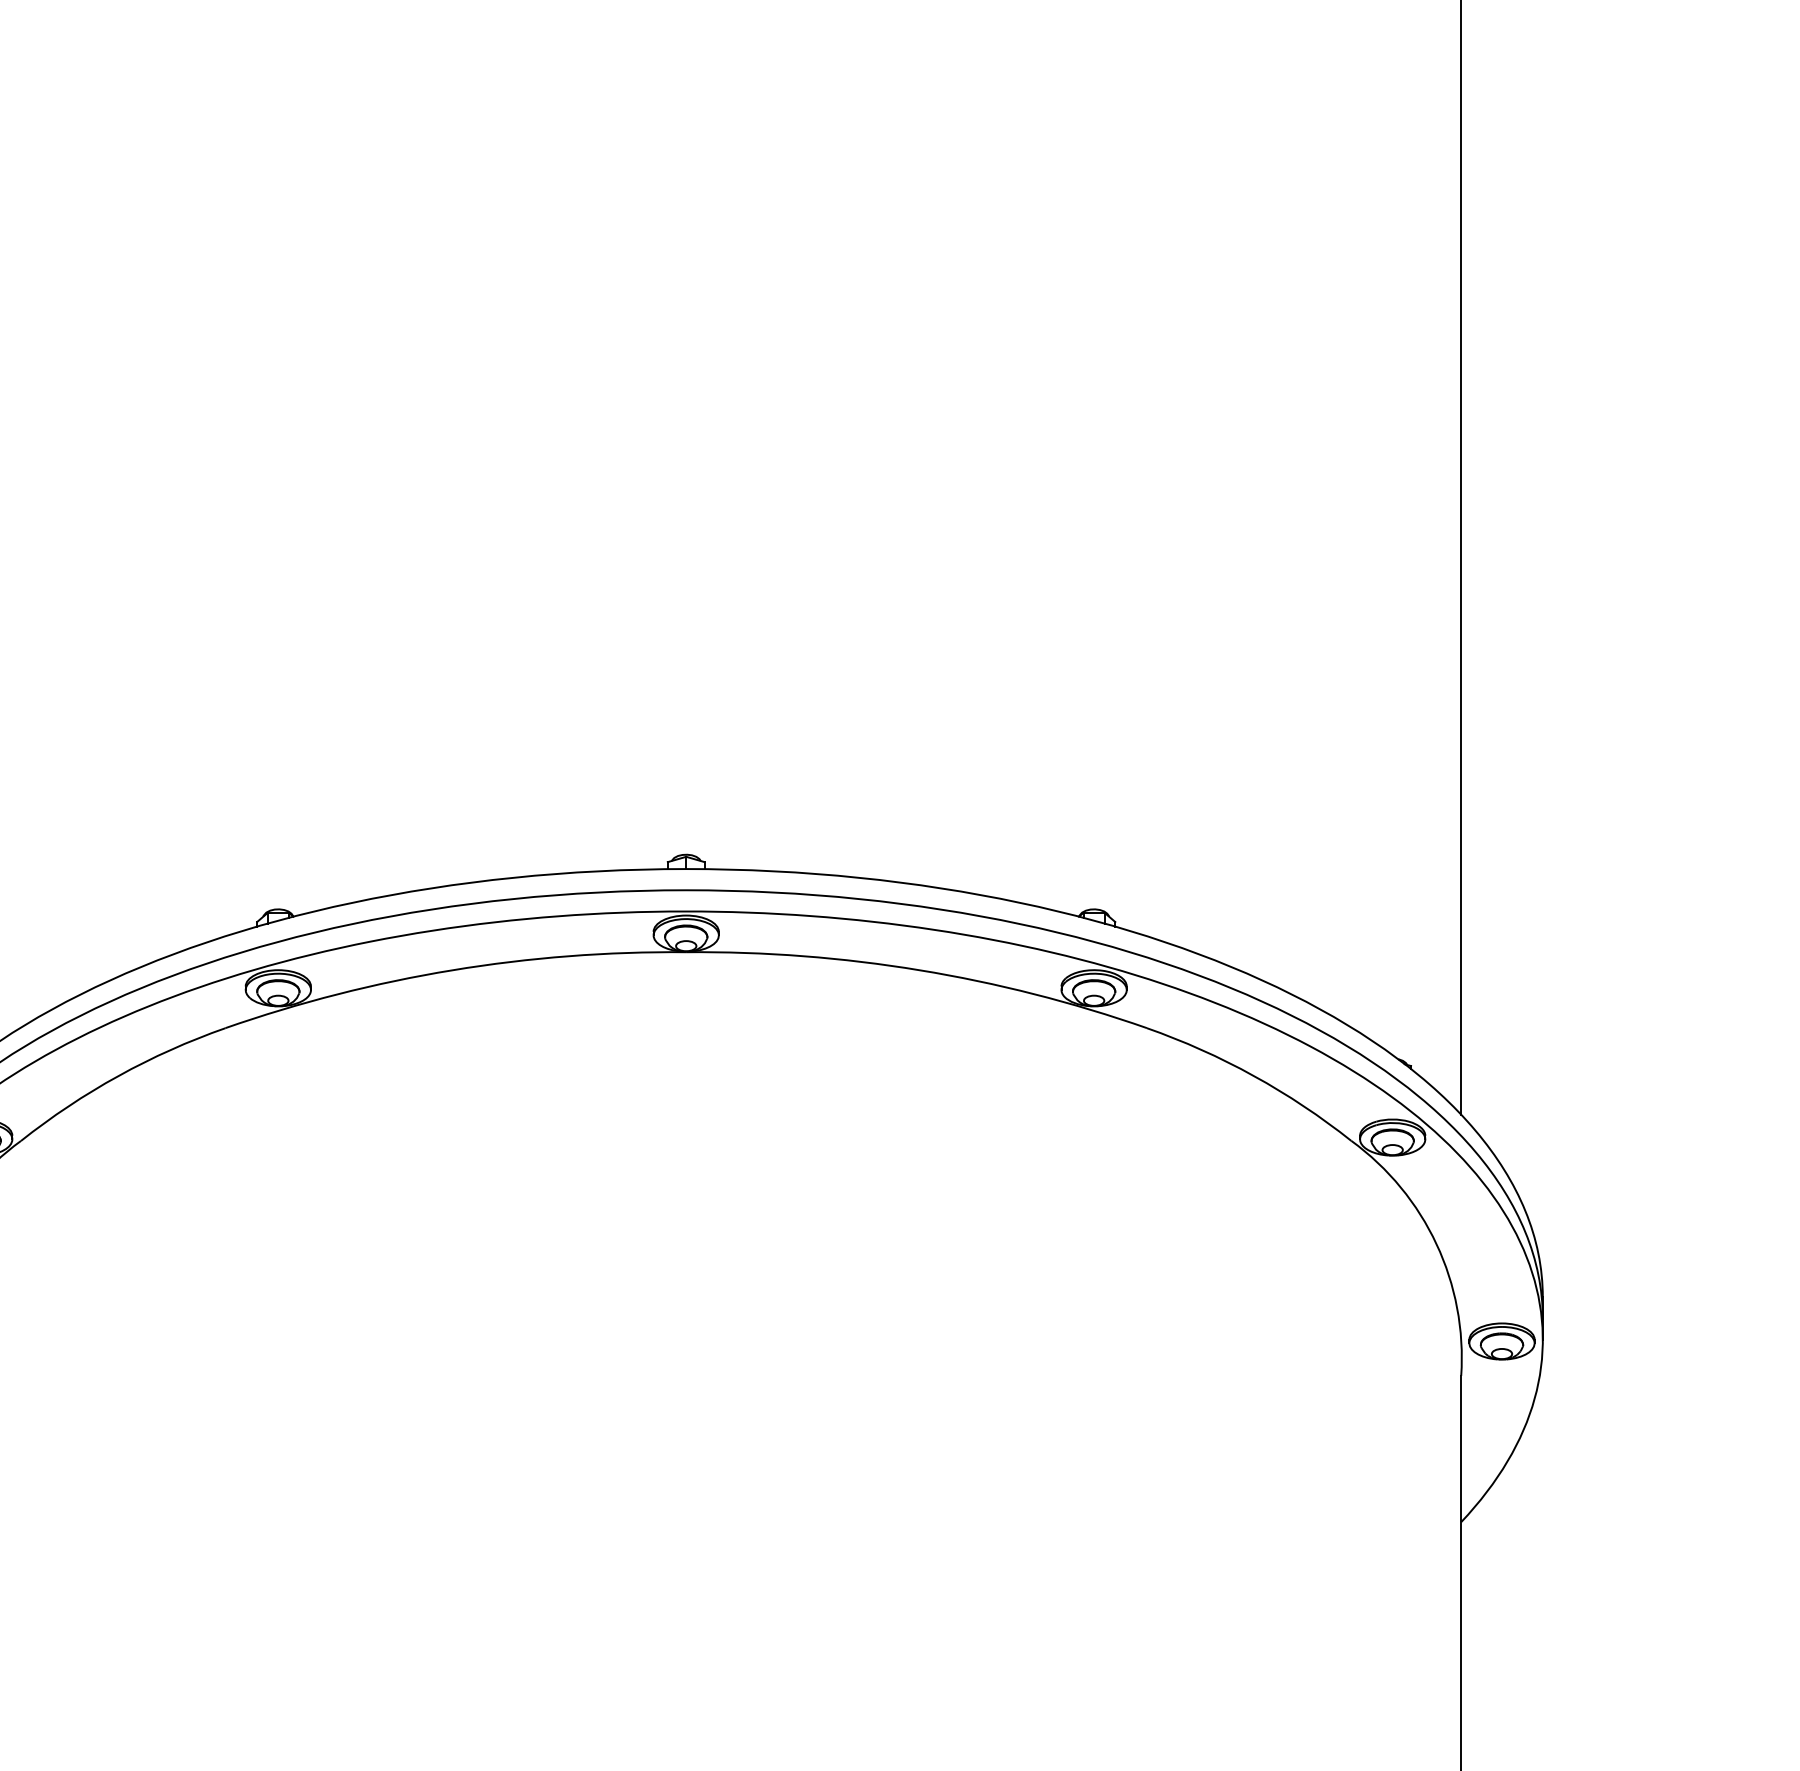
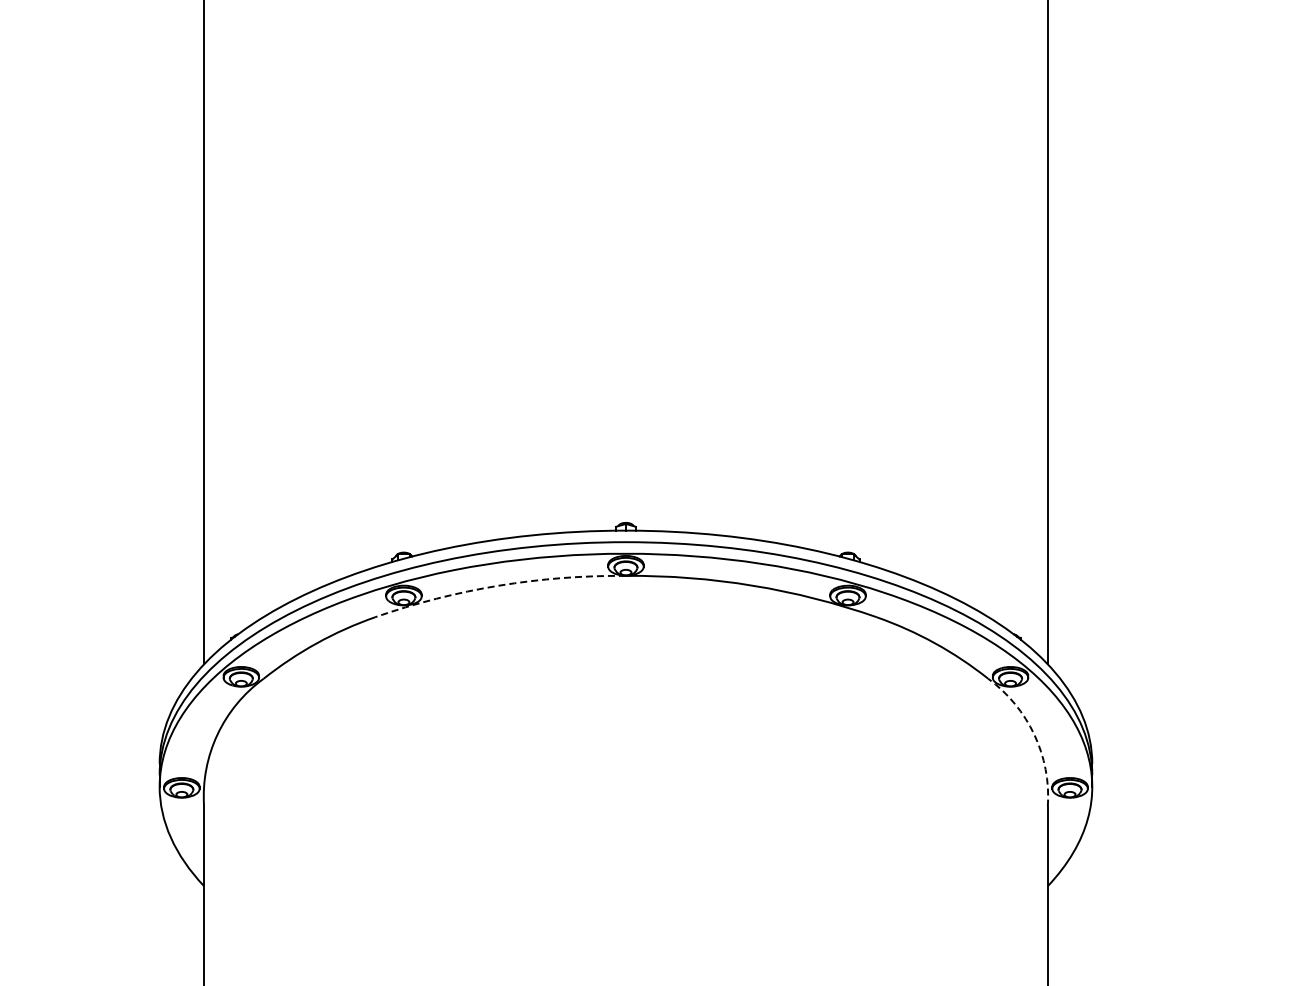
arc: (452, 969) -> (498, 585), solid -> dashed
arc: (1436, 1243) -> (1034, 734), solid -> dashed

